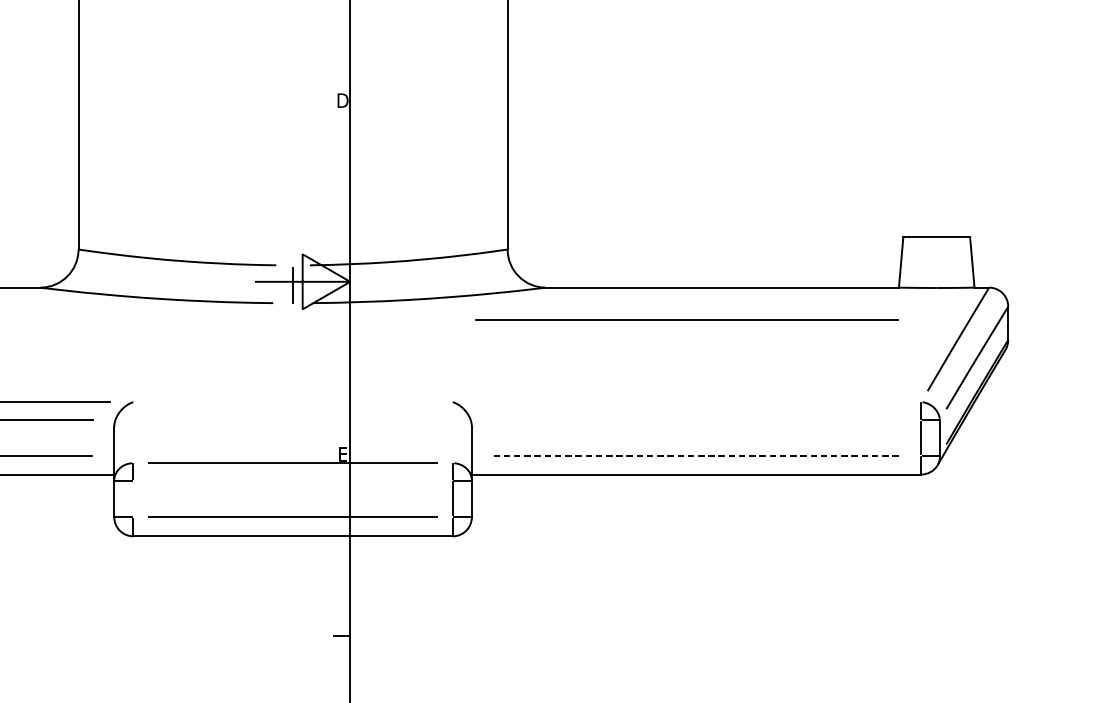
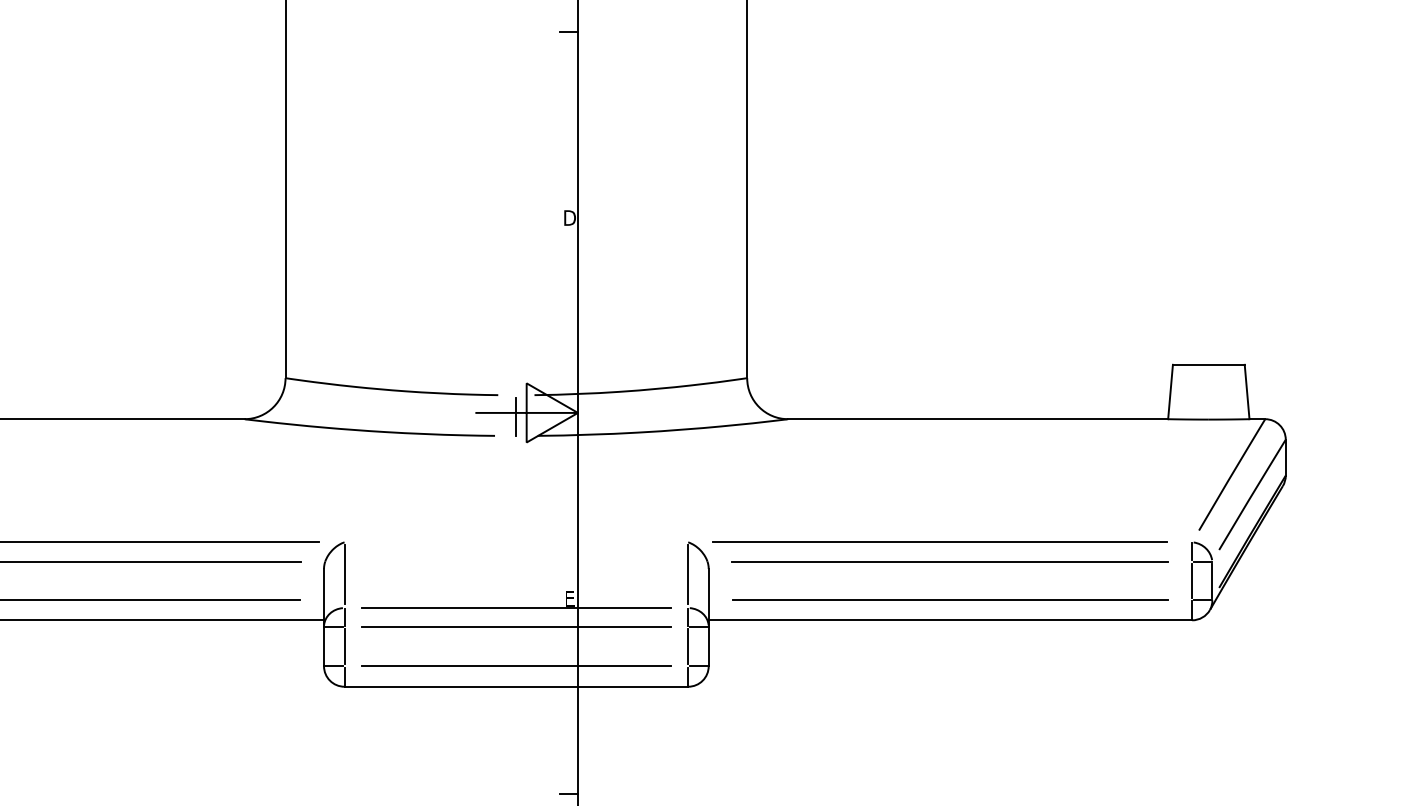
line: (686, 319) -> (939, 541), moved
line: (695, 419) -> (949, 561), added
line: (133, 431) -> (344, 574), added
line: (453, 431) -> (688, 574), added
line: (696, 455) -> (950, 599), dashed -> solid
line: (293, 480) -> (516, 626), added
line: (133, 498) -> (344, 646), added

